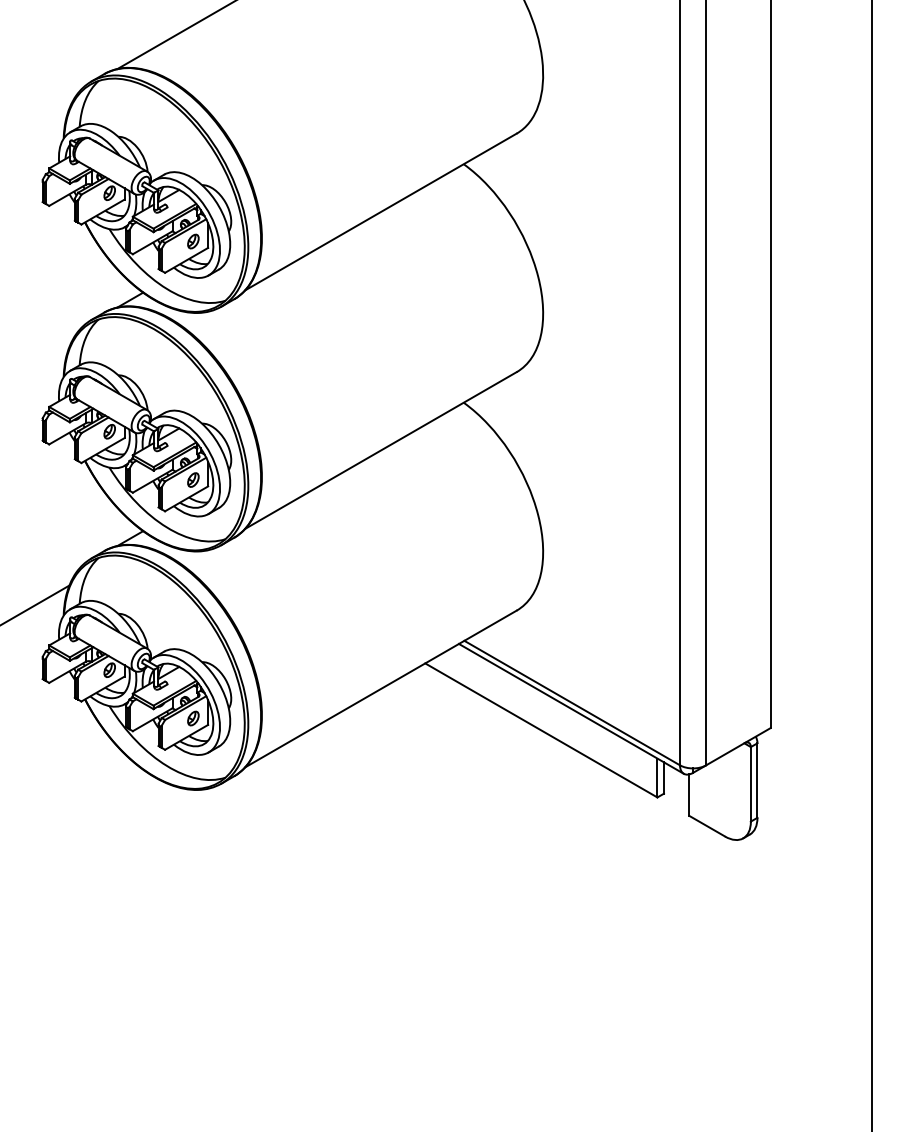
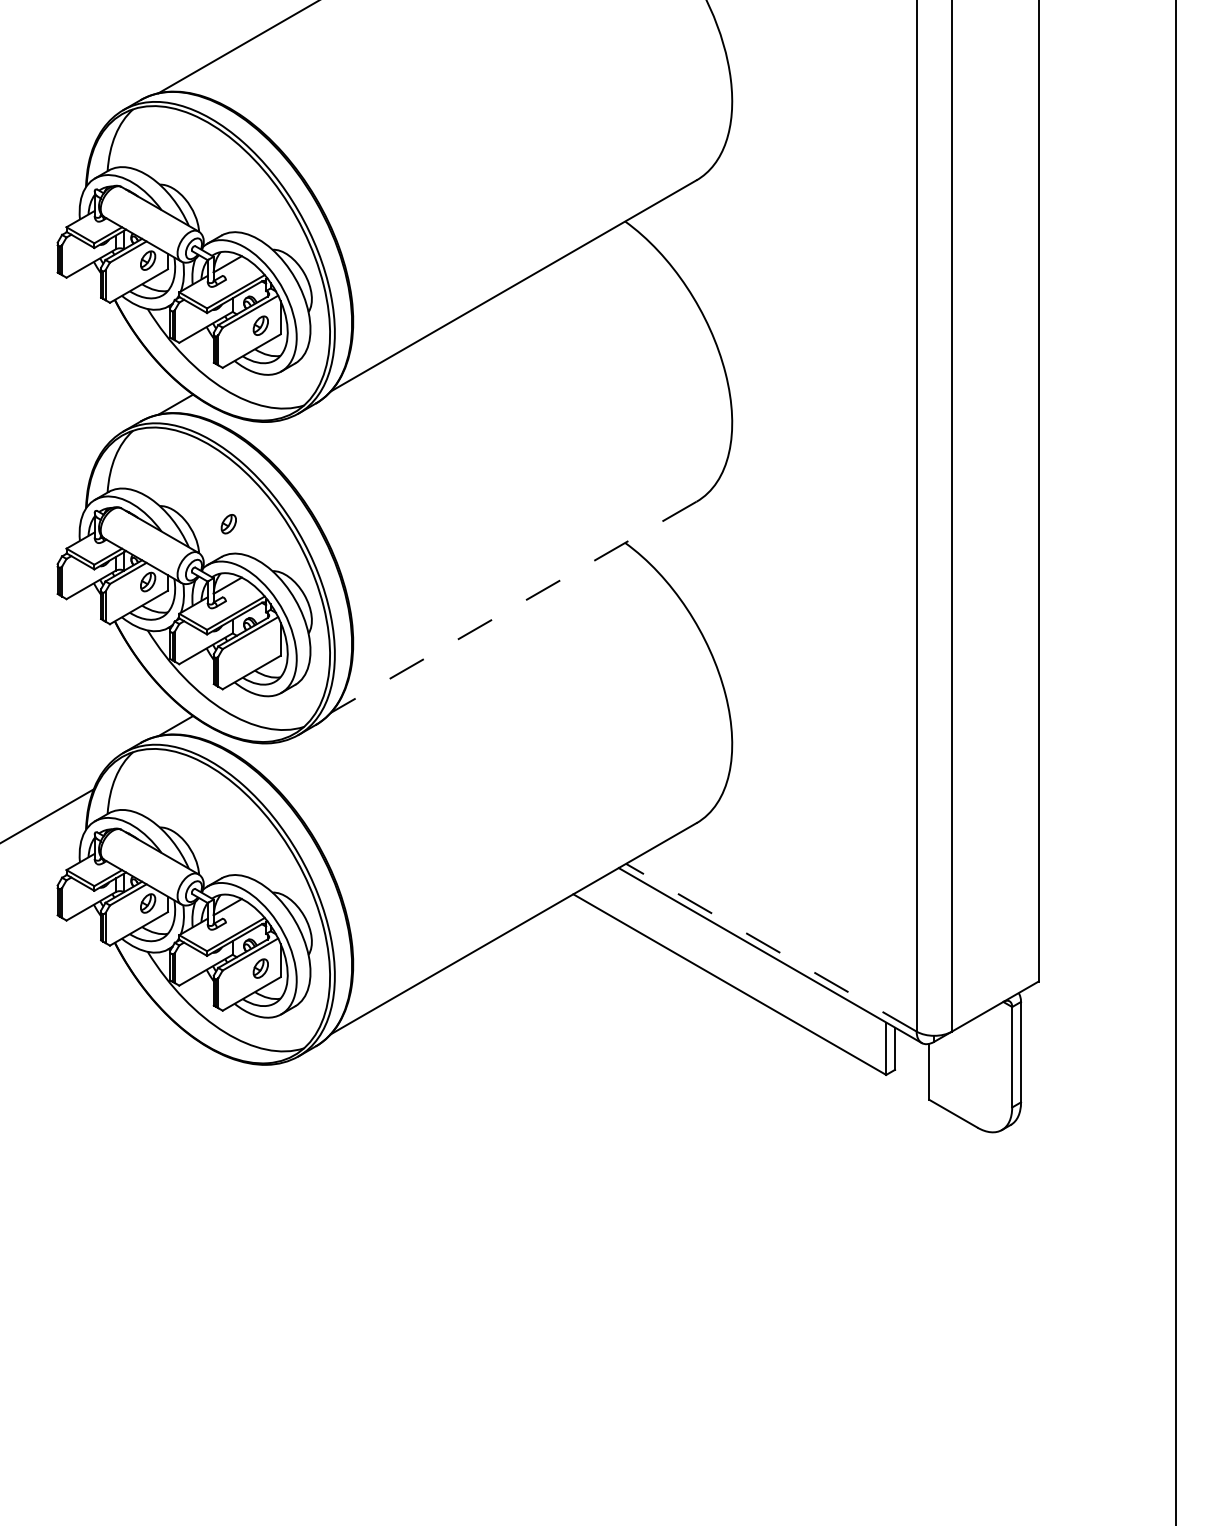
line: (380, 450) -> (513, 607), solid -> dashed
part: (193, 480) -> (228, 524), moved
line: (572, 702) -> (771, 947), solid -> dashed

